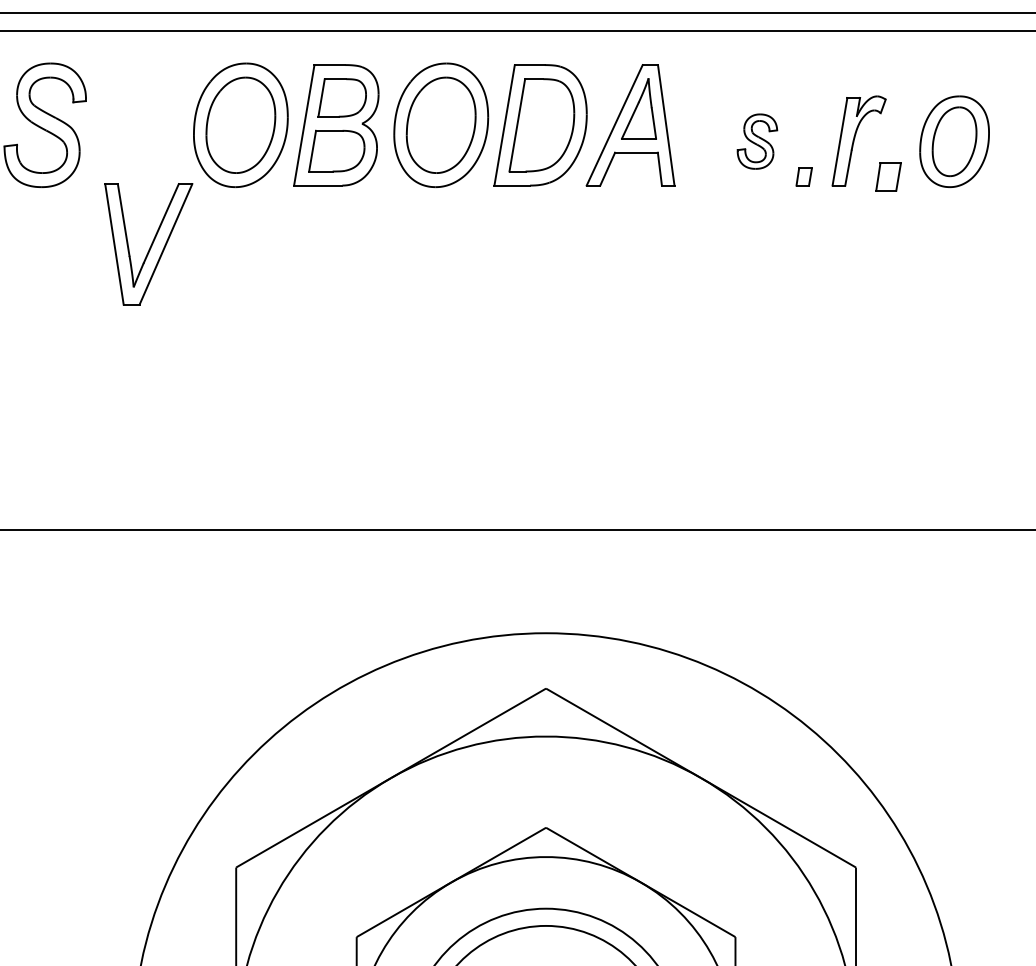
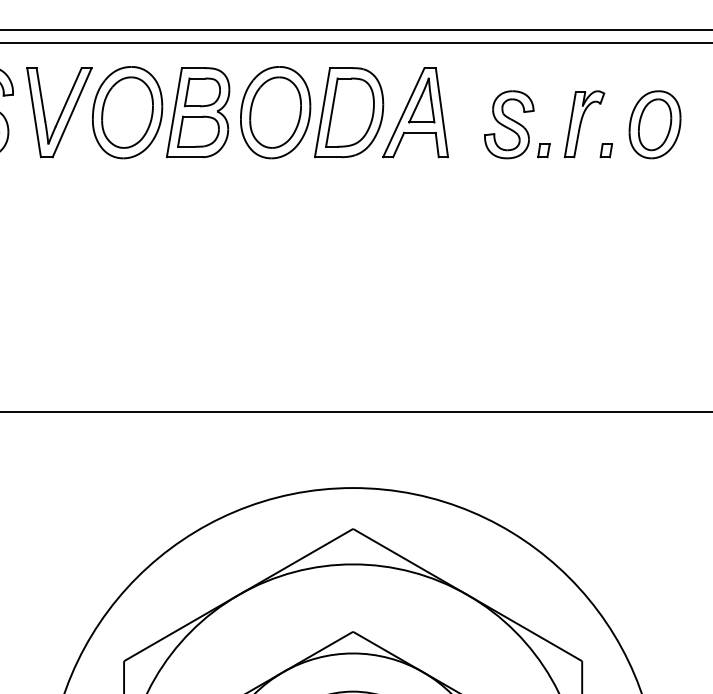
part: (757, 141) -> (509, 124), size x1.67
part: (888, 176) -> (606, 150), size x0.62
part: (148, 244) -> (59, 112), moved

